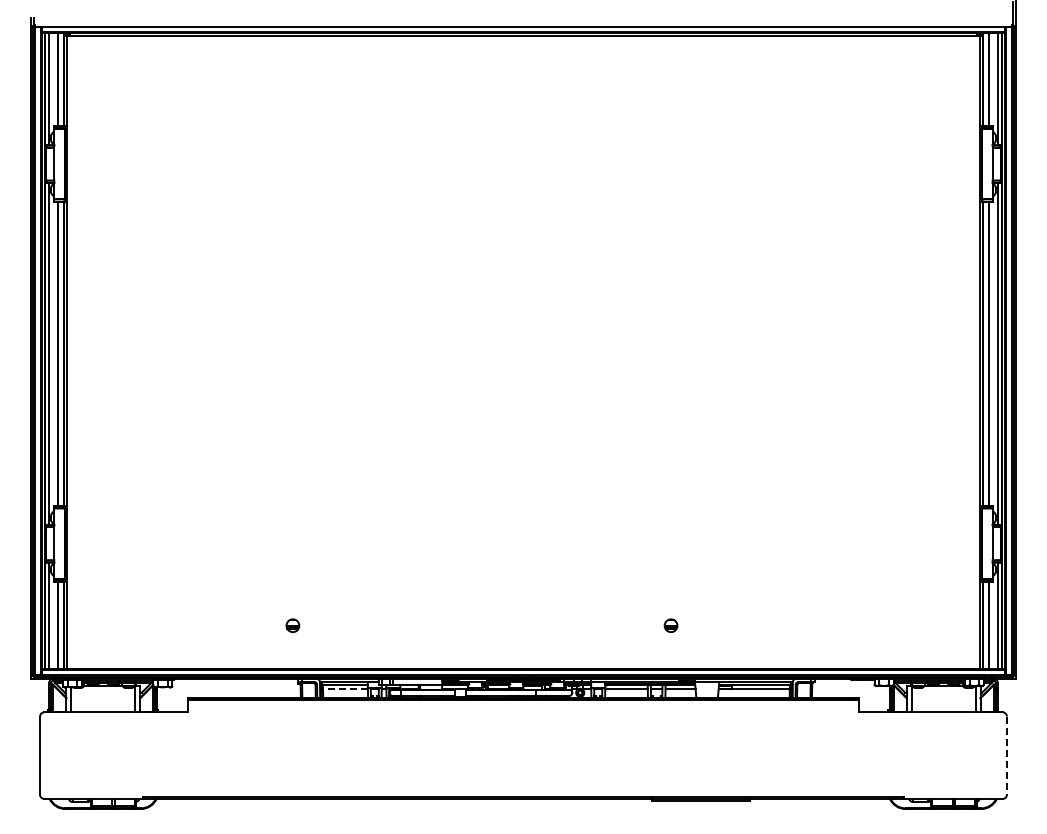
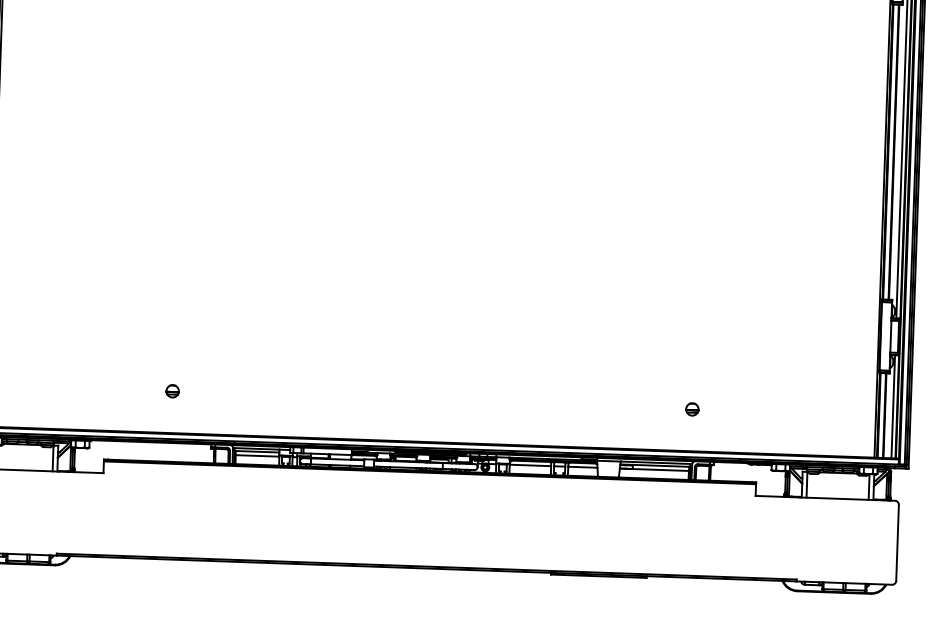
part: (292, 625) -> (172, 391), moved
part: (670, 625) -> (691, 409), moved
line: (344, 689) -> (256, 456), dashed -> solid
line: (1006, 756) -> (897, 543), dashed -> solid

